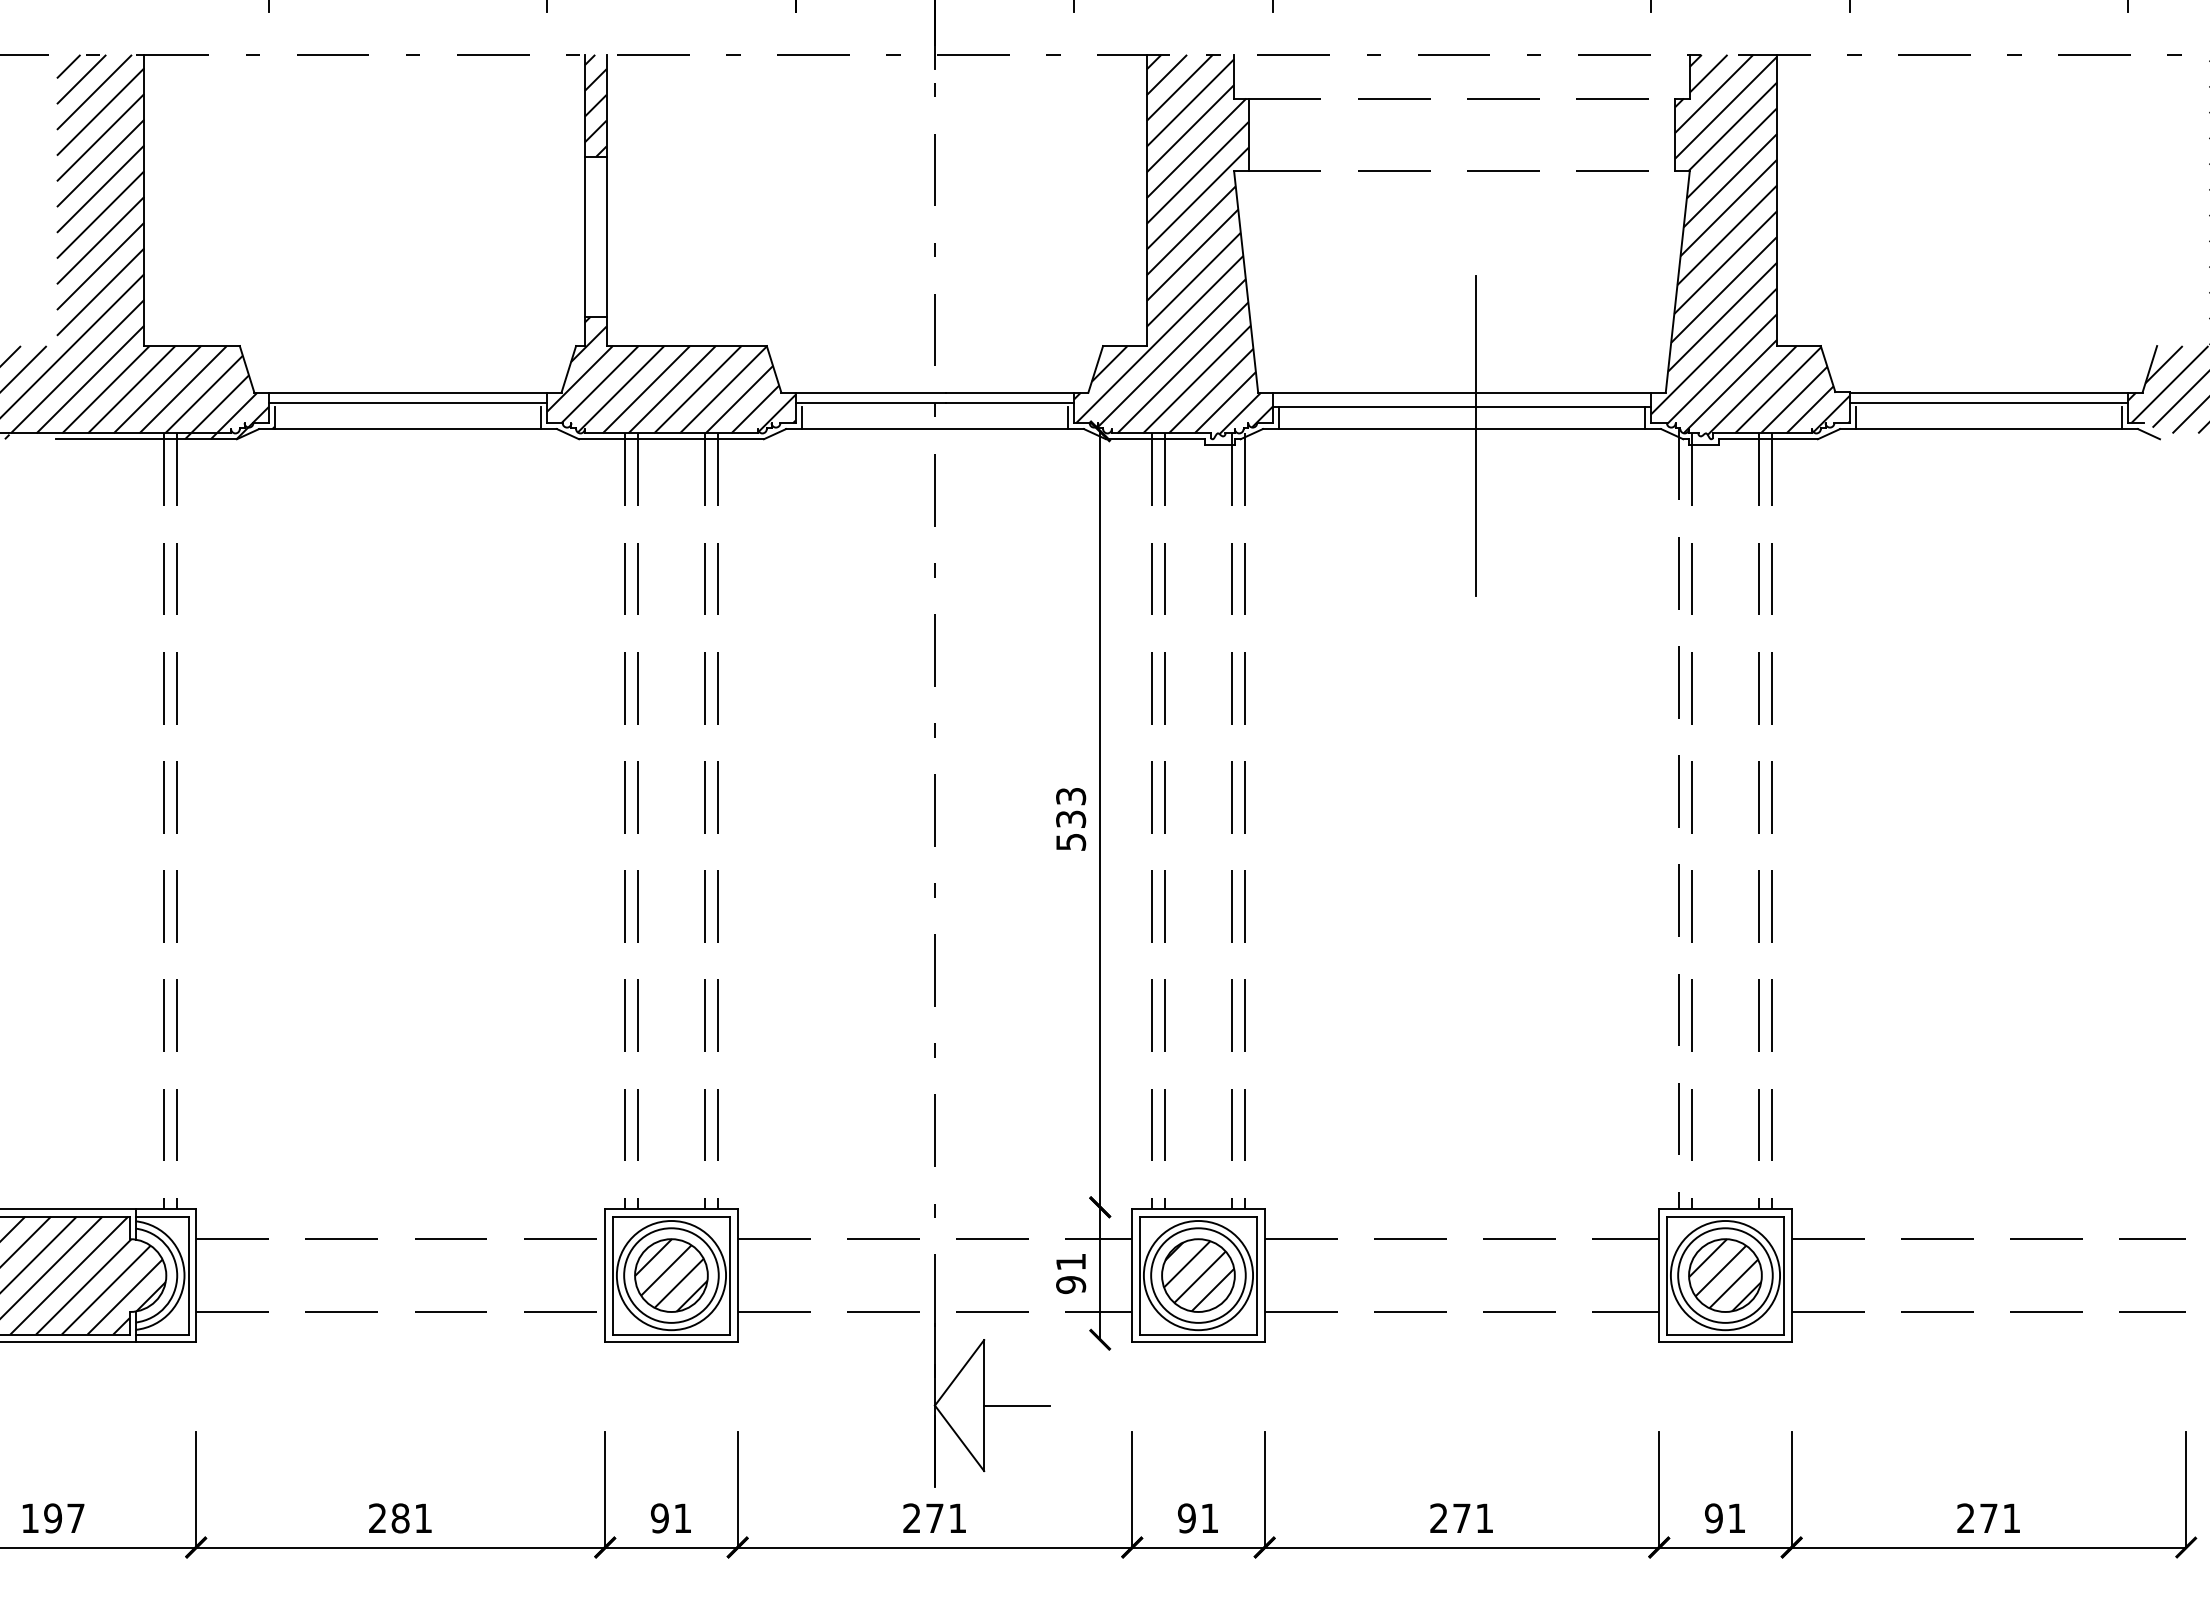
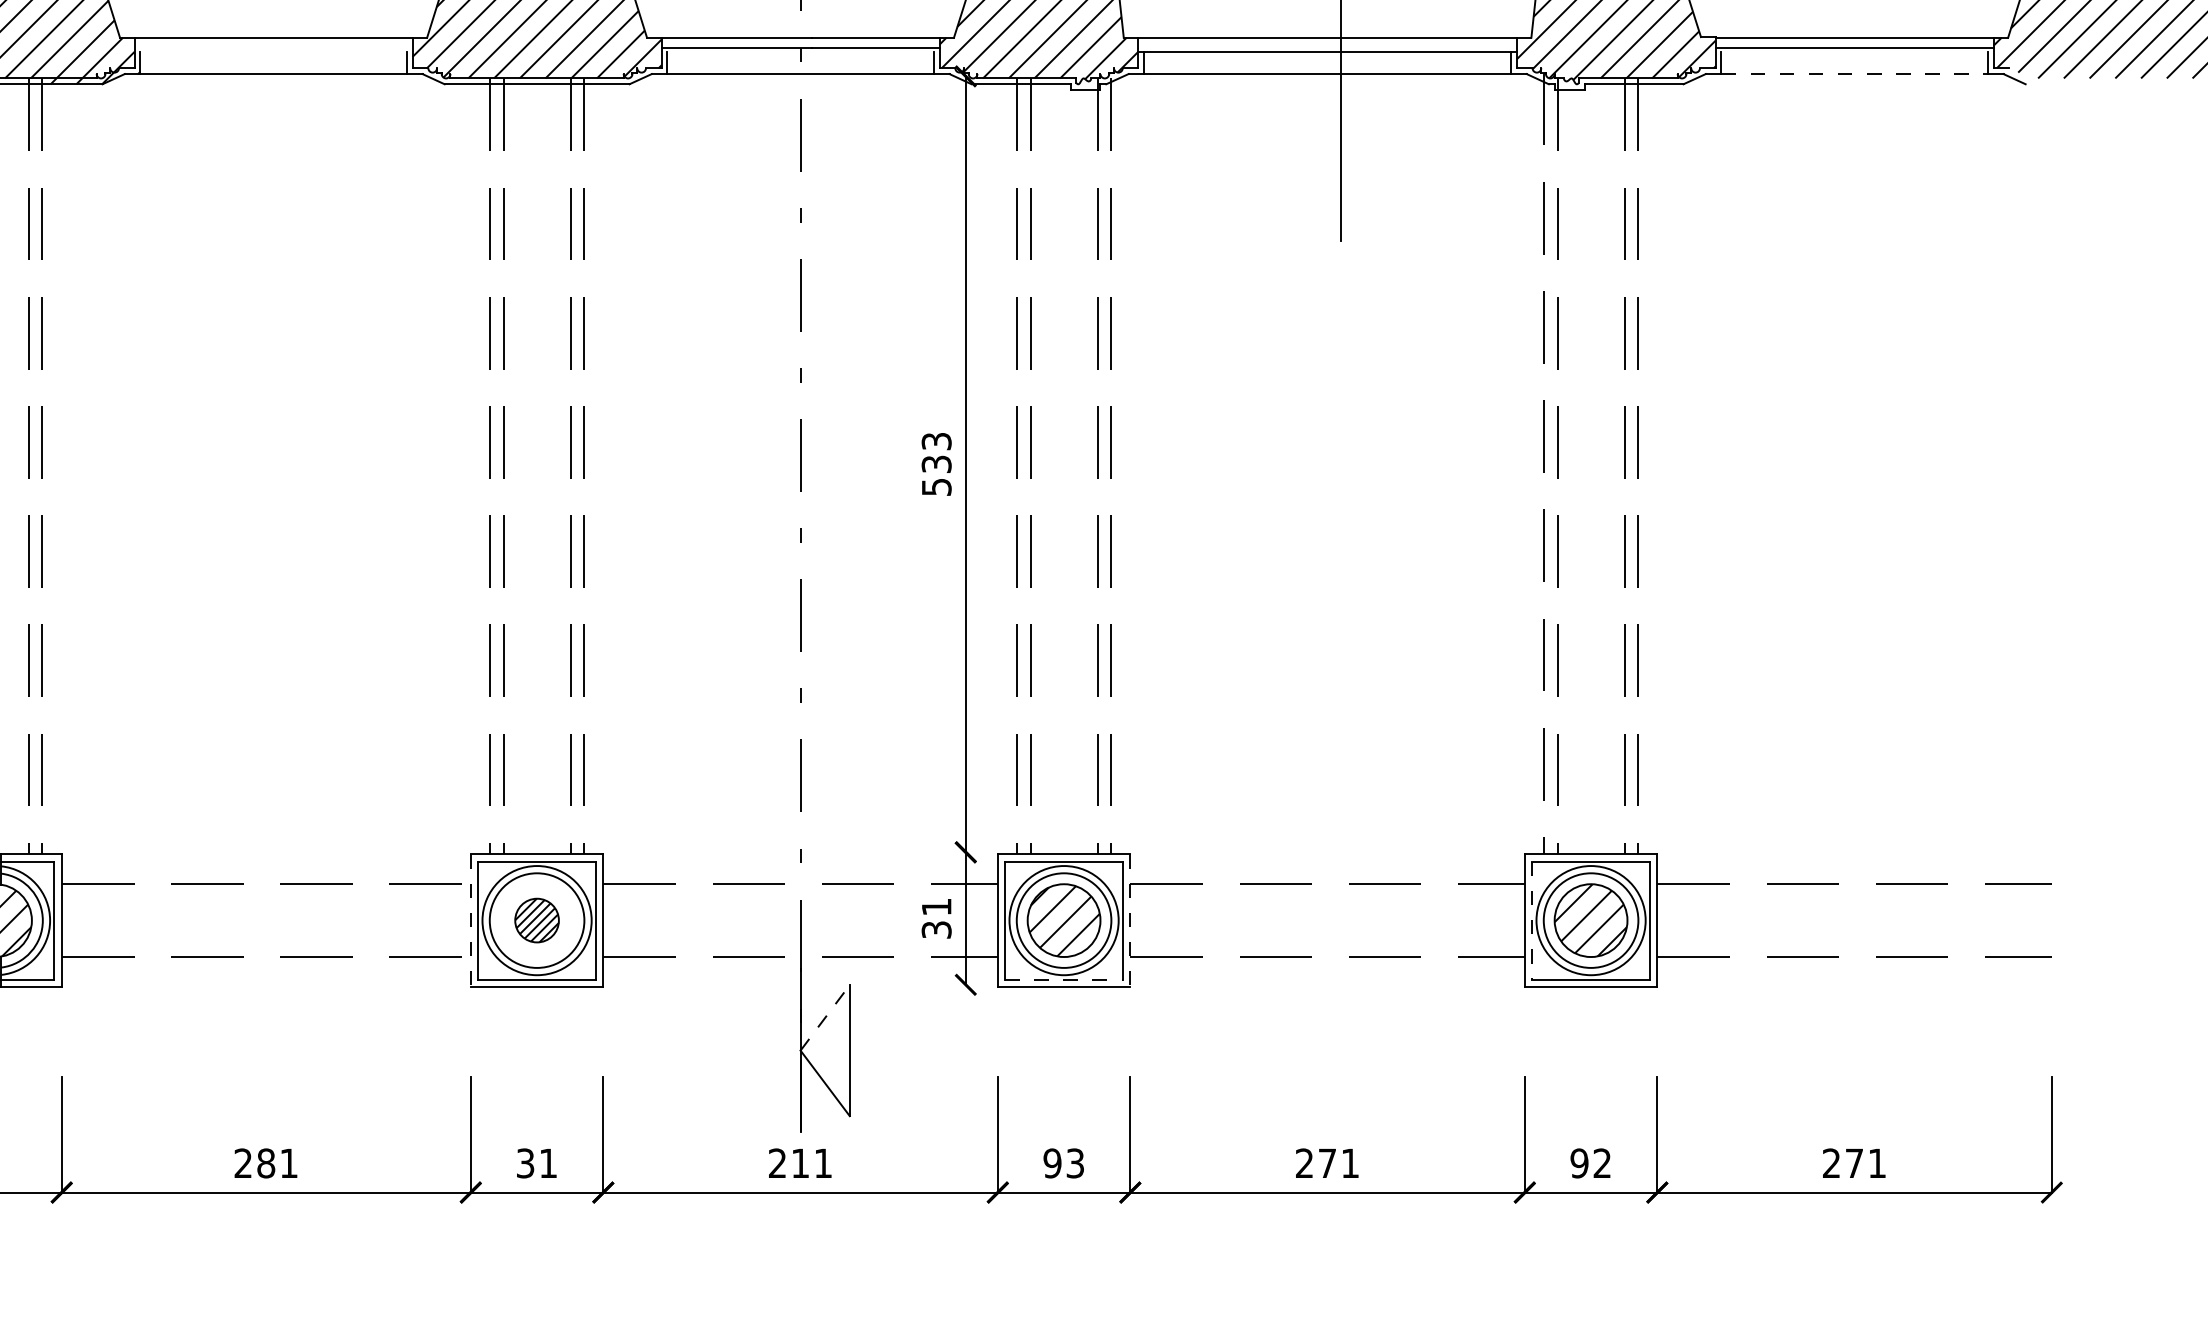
line: (407, 402) -> (273, 47), removed
line: (1989, 429) -> (1855, 74), solid -> dashed
part: (671, 1275) -> (537, 920), size x0.6
line: (1666, 1275) -> (1532, 920), solid -> dashed
line: (605, 1276) -> (471, 921), solid -> dashed
line: (1264, 1276) -> (1130, 921), solid -> dashed
text: (1070, 1285) -> (936, 930), 91 -> 31
line: (1198, 1334) -> (1064, 979), solid -> dashed
line: (959, 1372) -> (825, 1017), solid -> dashed
line: (1016, 1405) -> (882, 1050), removed
text: (934, 1517) -> (800, 1162), 271 -> 211
text: (1736, 1517) -> (1602, 1162), 91 -> 92
text: (659, 1518) -> (525, 1163), 91 -> 31
text: (1209, 1518) -> (1075, 1163), 91 -> 93

